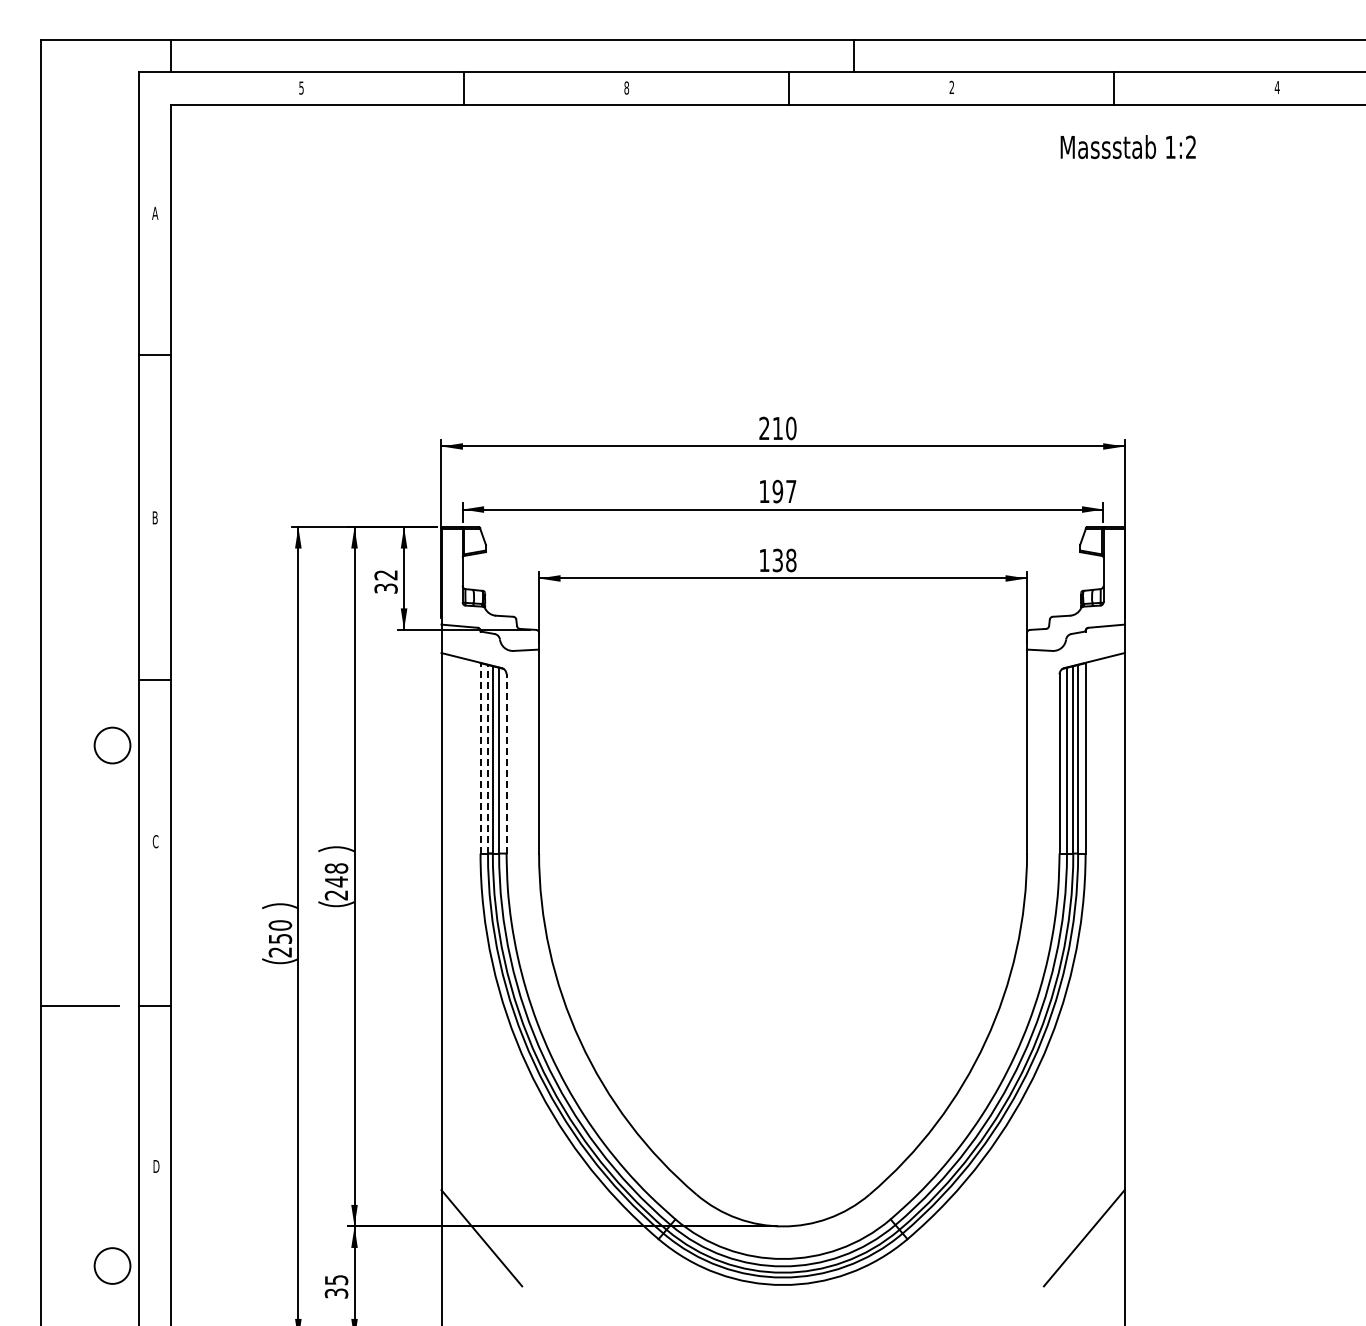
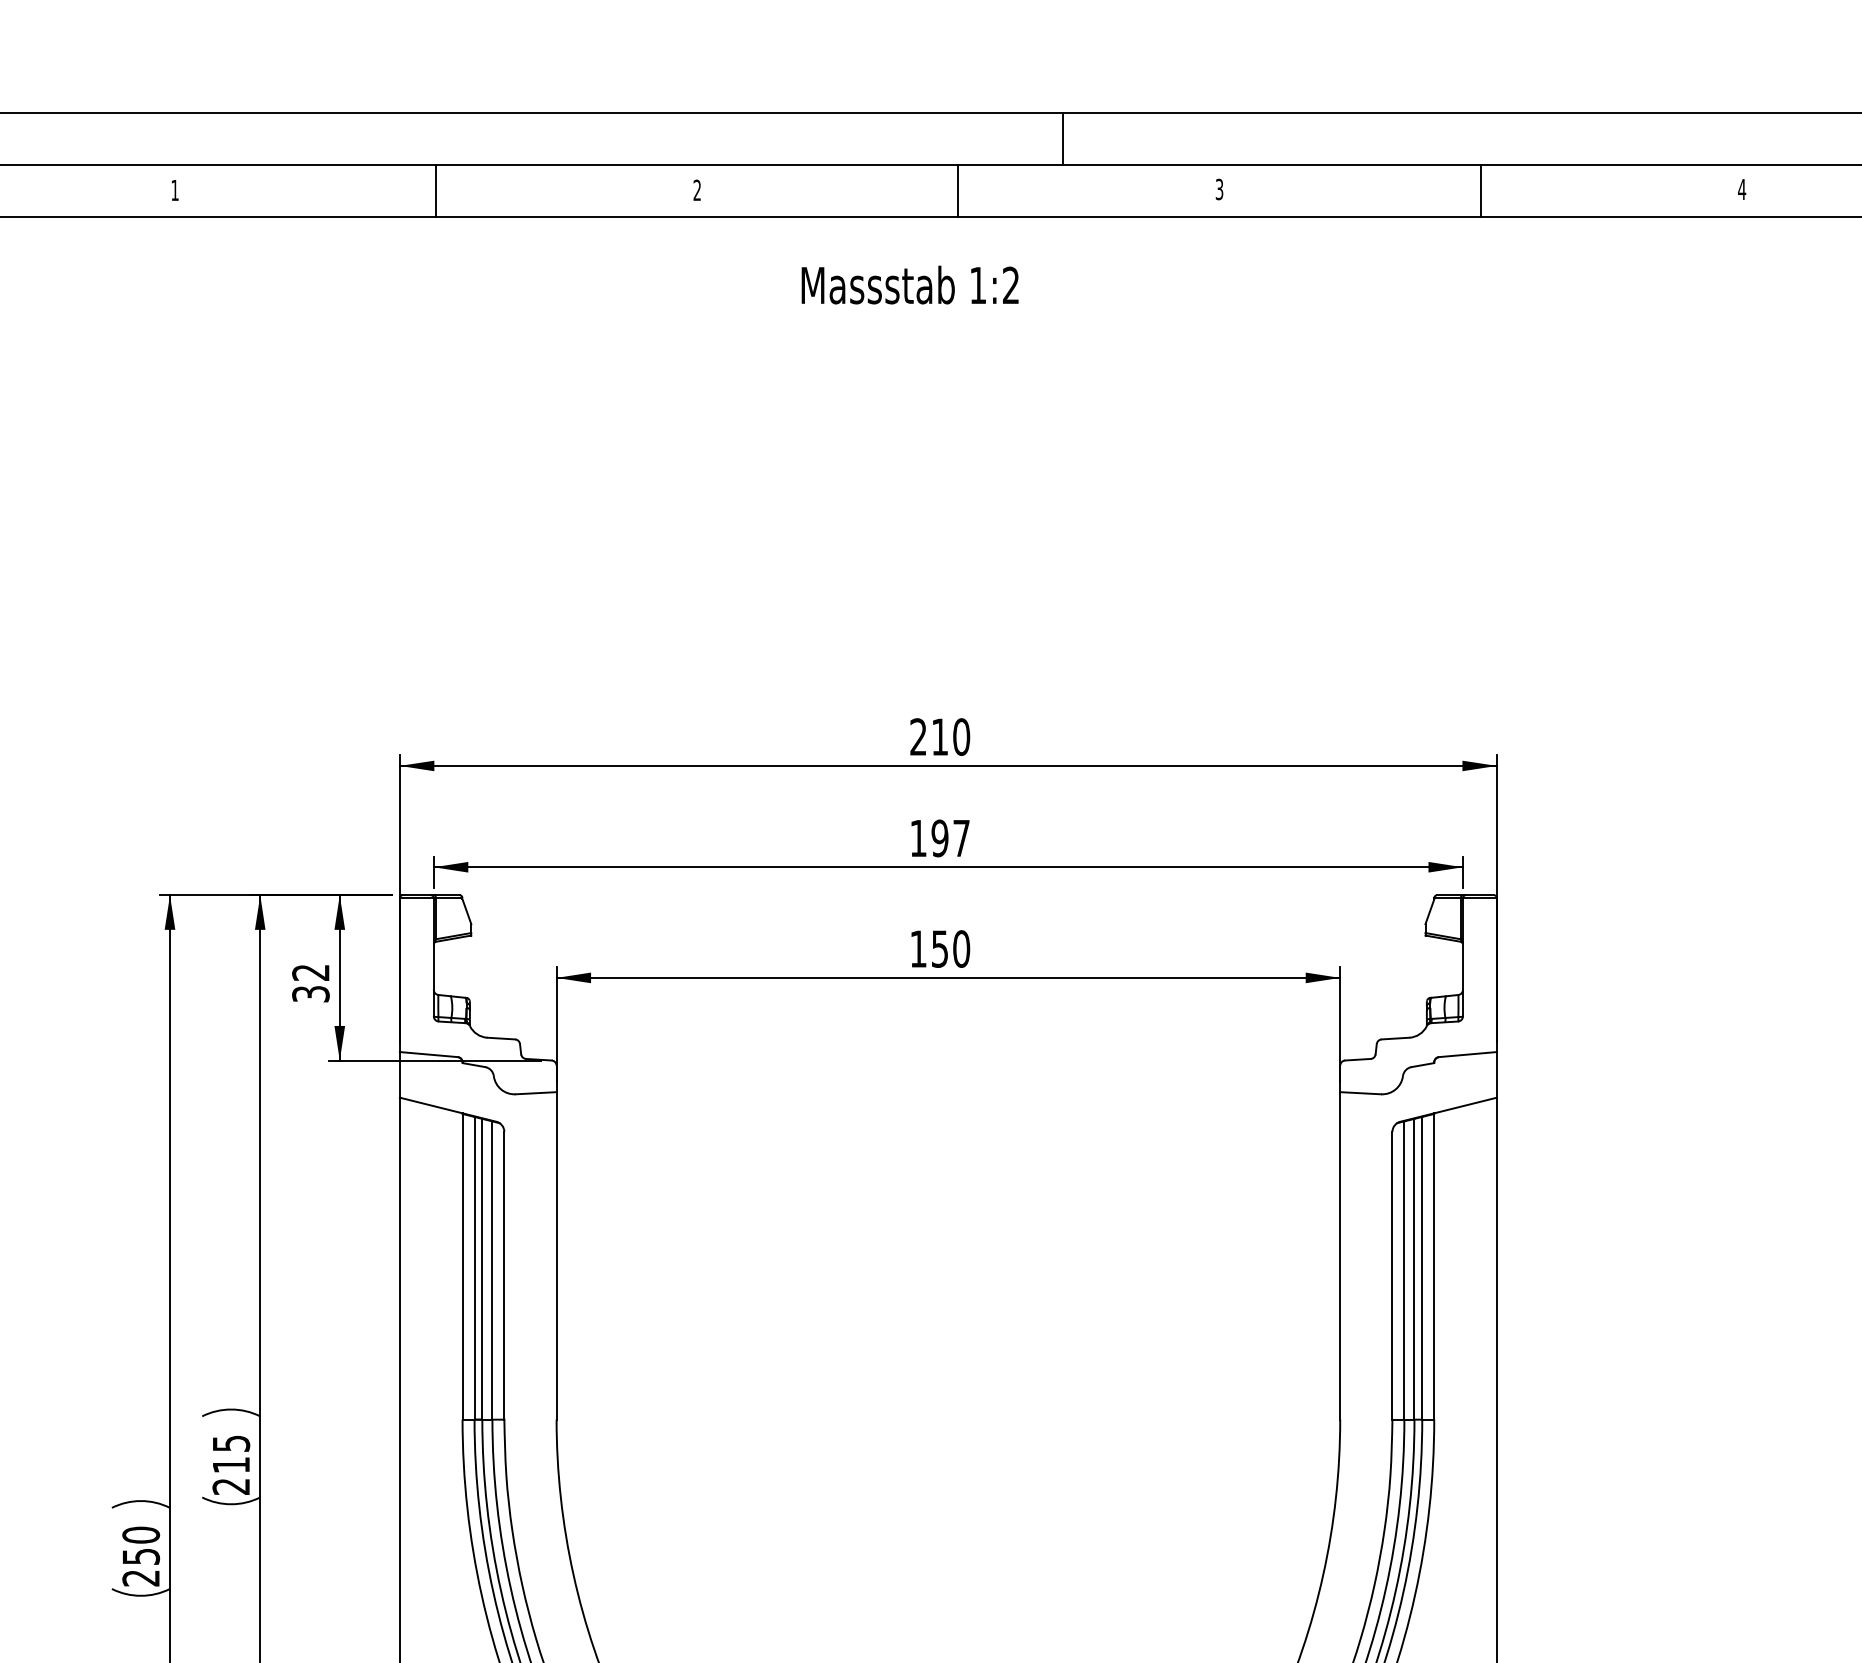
text: (301, 87) -> (175, 189), 5 -> 1
text: (626, 87) -> (696, 189), 8 -> 2
text: (951, 87) -> (1218, 189), 2 -> 3
text: (1127, 146) -> (908, 284), moved
text: (784, 559) -> (950, 947), 138 -> 150
line: (480, 757) -> (462, 1265), dashed -> solid
line: (488, 758) -> (475, 1267), dashed -> solid
line: (506, 763) -> (504, 1275), dashed -> solid
text: (336, 875) -> (231, 1454), 248 -> 215

